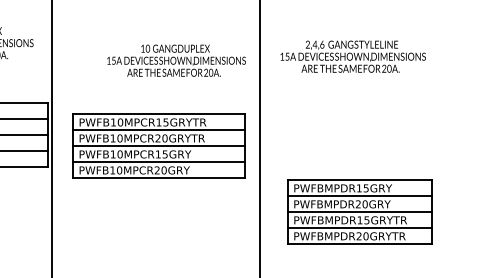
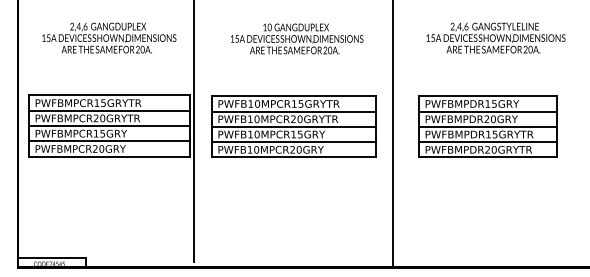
text: (352, 56) -> (495, 37), moved
text: (176, 60) -> (297, 38), moved
part: (158, 146) -> (293, 126), moved
part: (358, 211) -> (487, 126), moved

